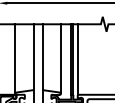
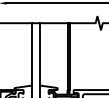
line: (15, 58) -> (14, 55), removed
line: (60, 58) -> (57, 55), removed
line: (77, 59) -> (73, 56), removed

